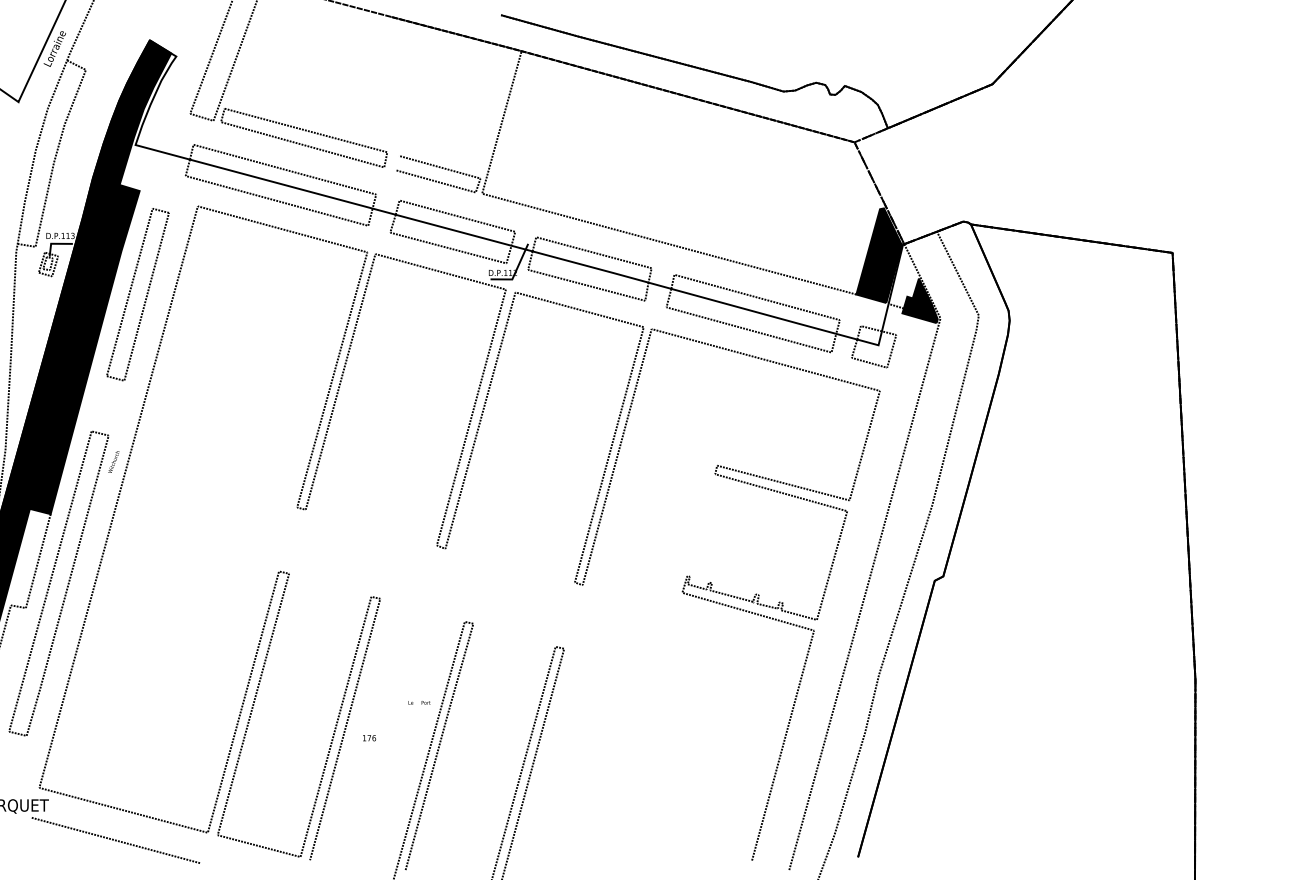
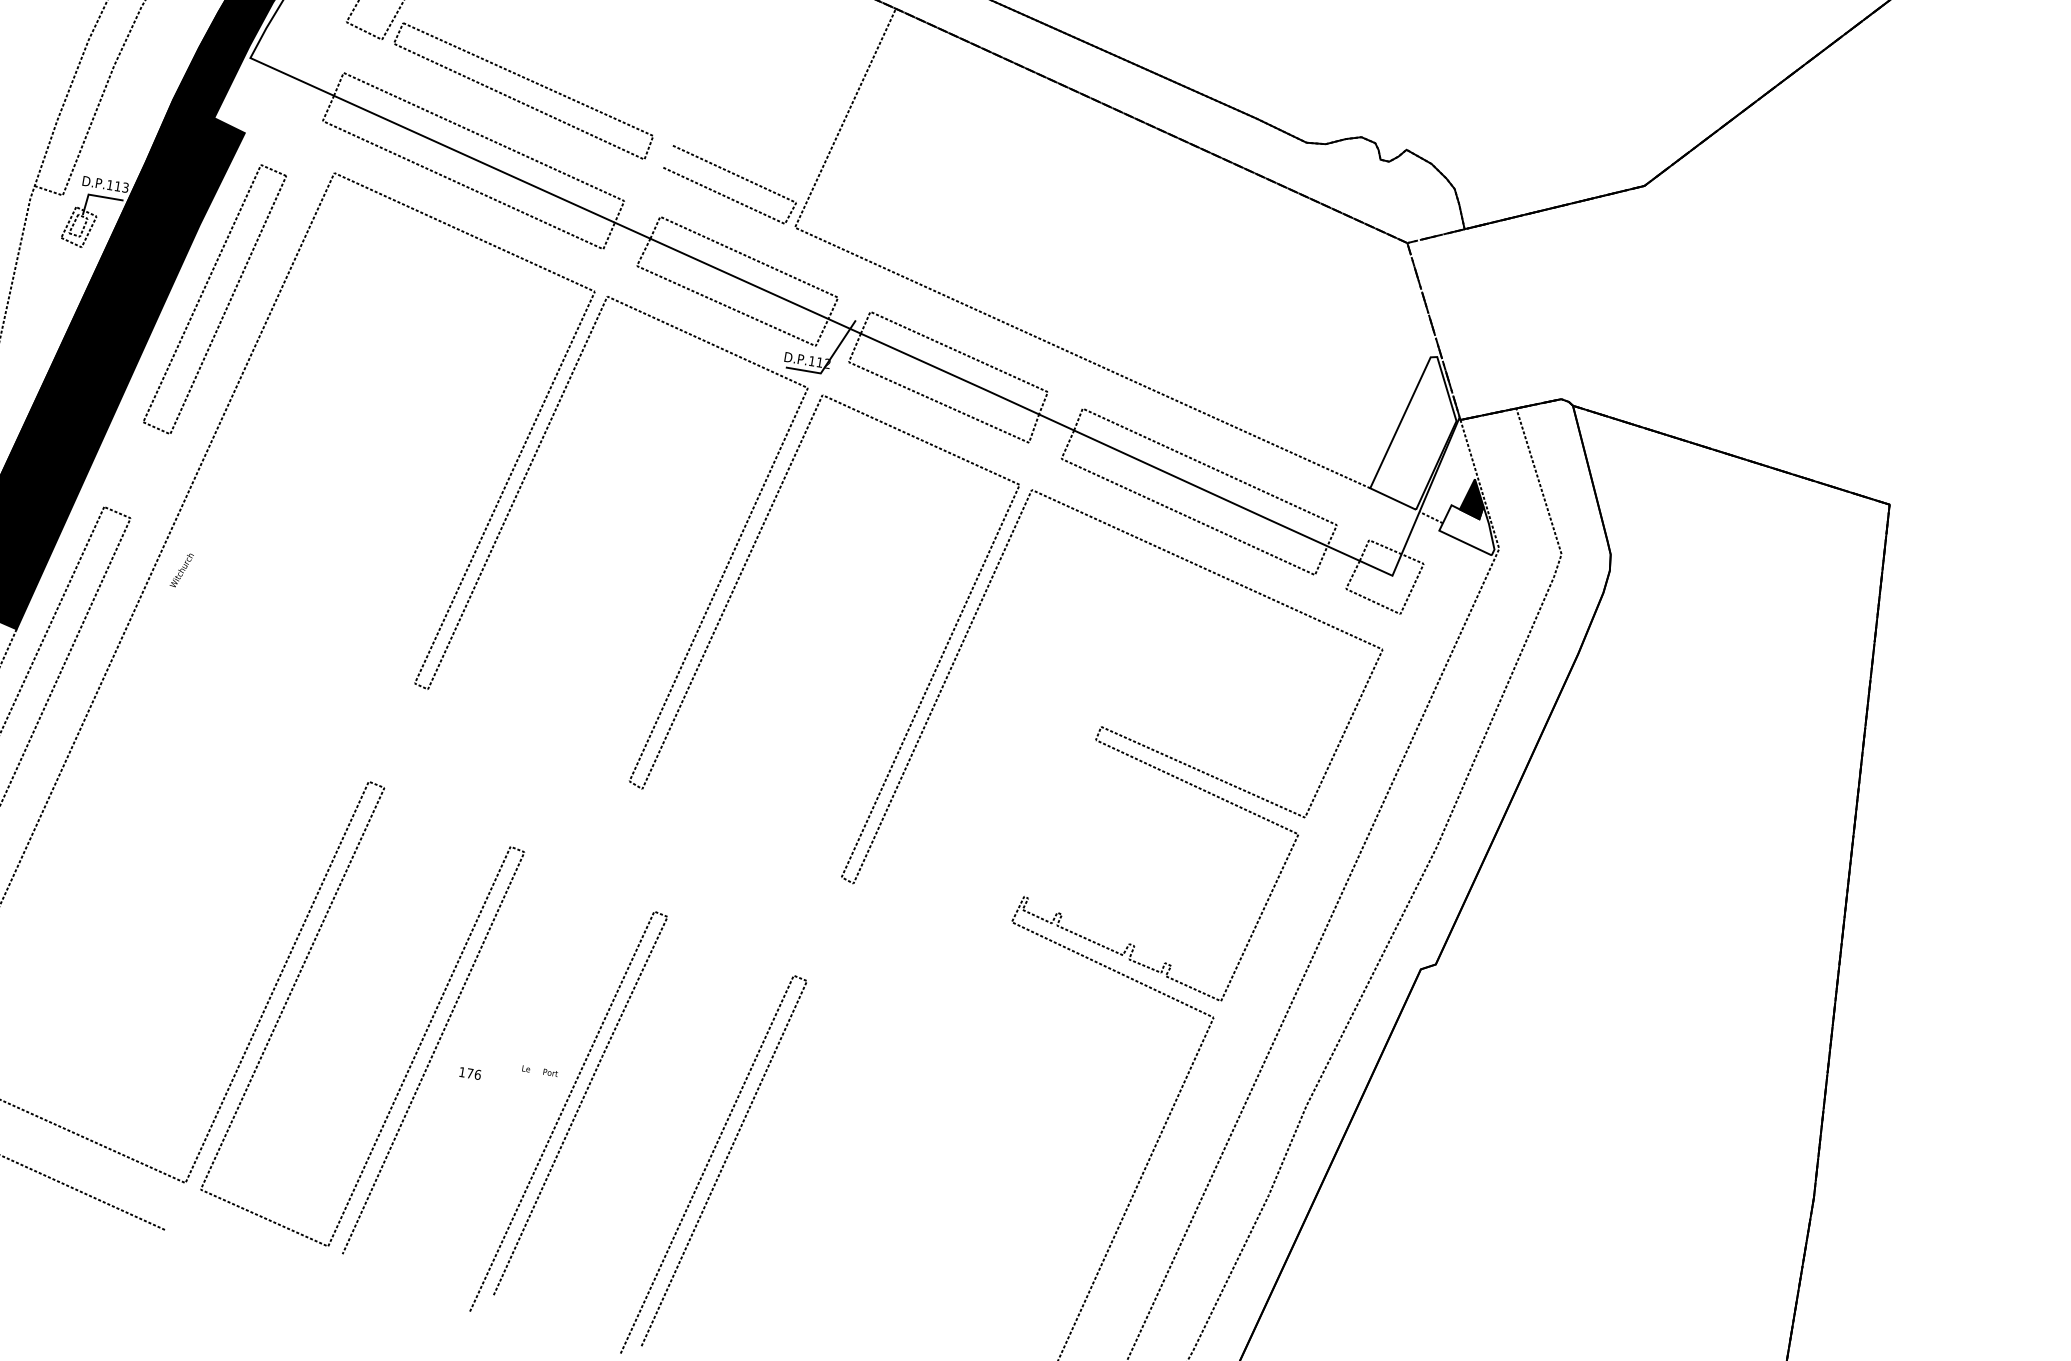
fill: (878, 255) -> (1416, 431), removed
fill: (919, 308) -> (1468, 527), removed
text: (113, 461) -> (181, 569), moved
text: (419, 702) -> (540, 1070), moved

